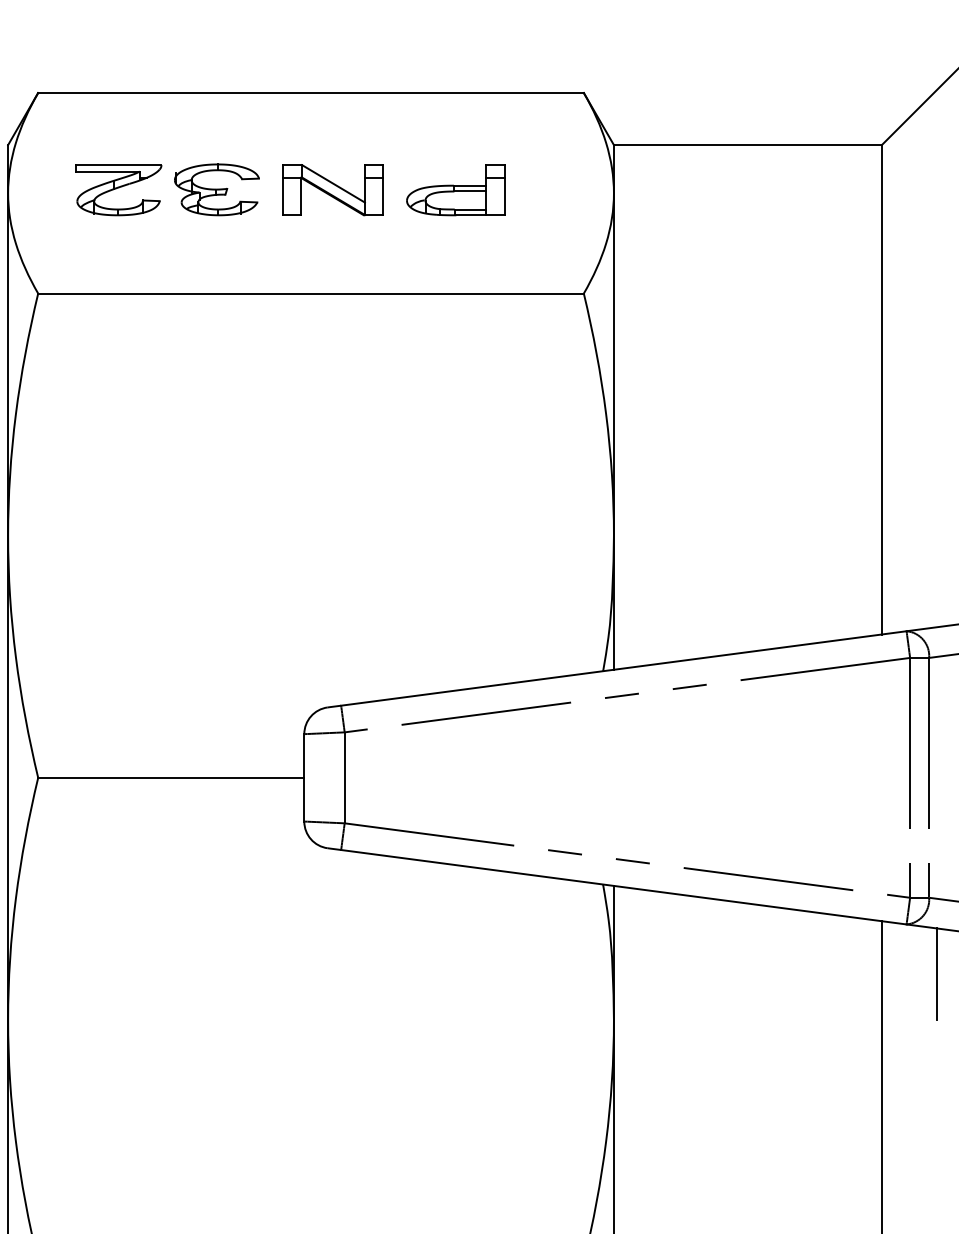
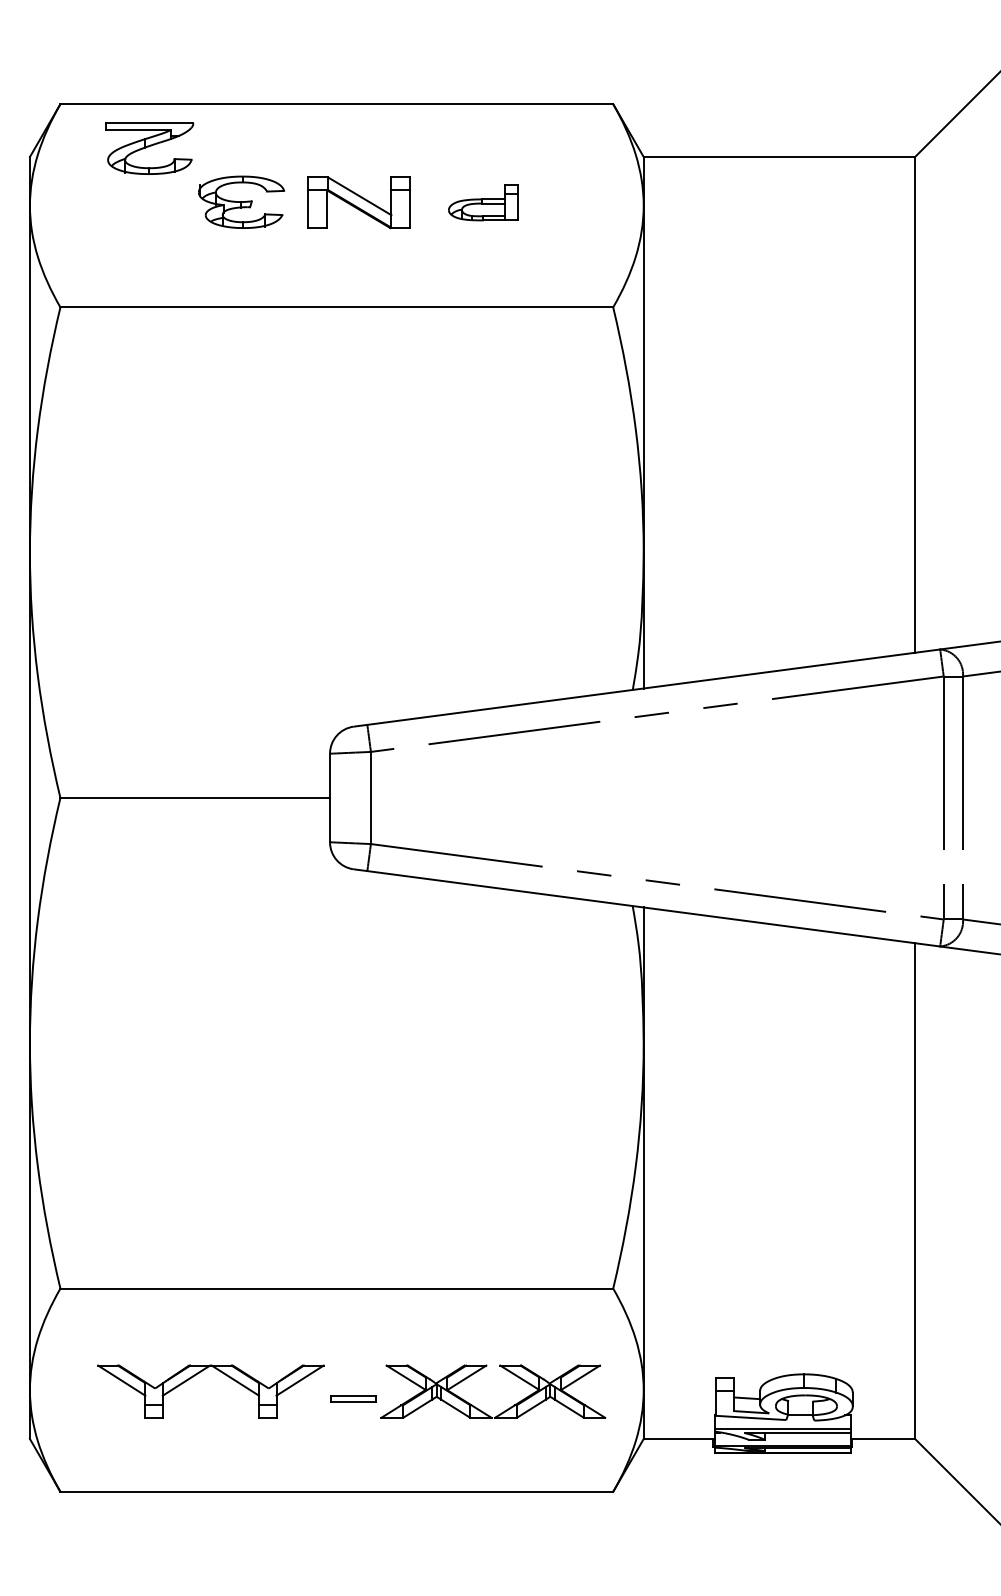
part: (118, 190) -> (149, 148), moved
part: (455, 190) -> (483, 202), size x0.7
line: (937, 973) -> (971, 996), removed

